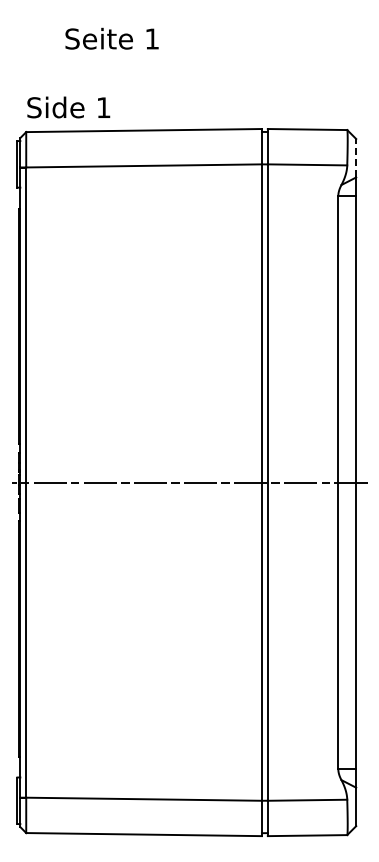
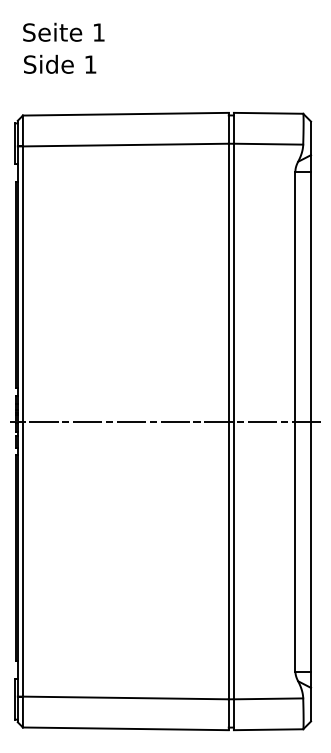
text: (111, 38) -> (63, 32), moved
text: (68, 107) -> (59, 64), moved
line: (356, 157) -> (311, 137), dashed -> solid

